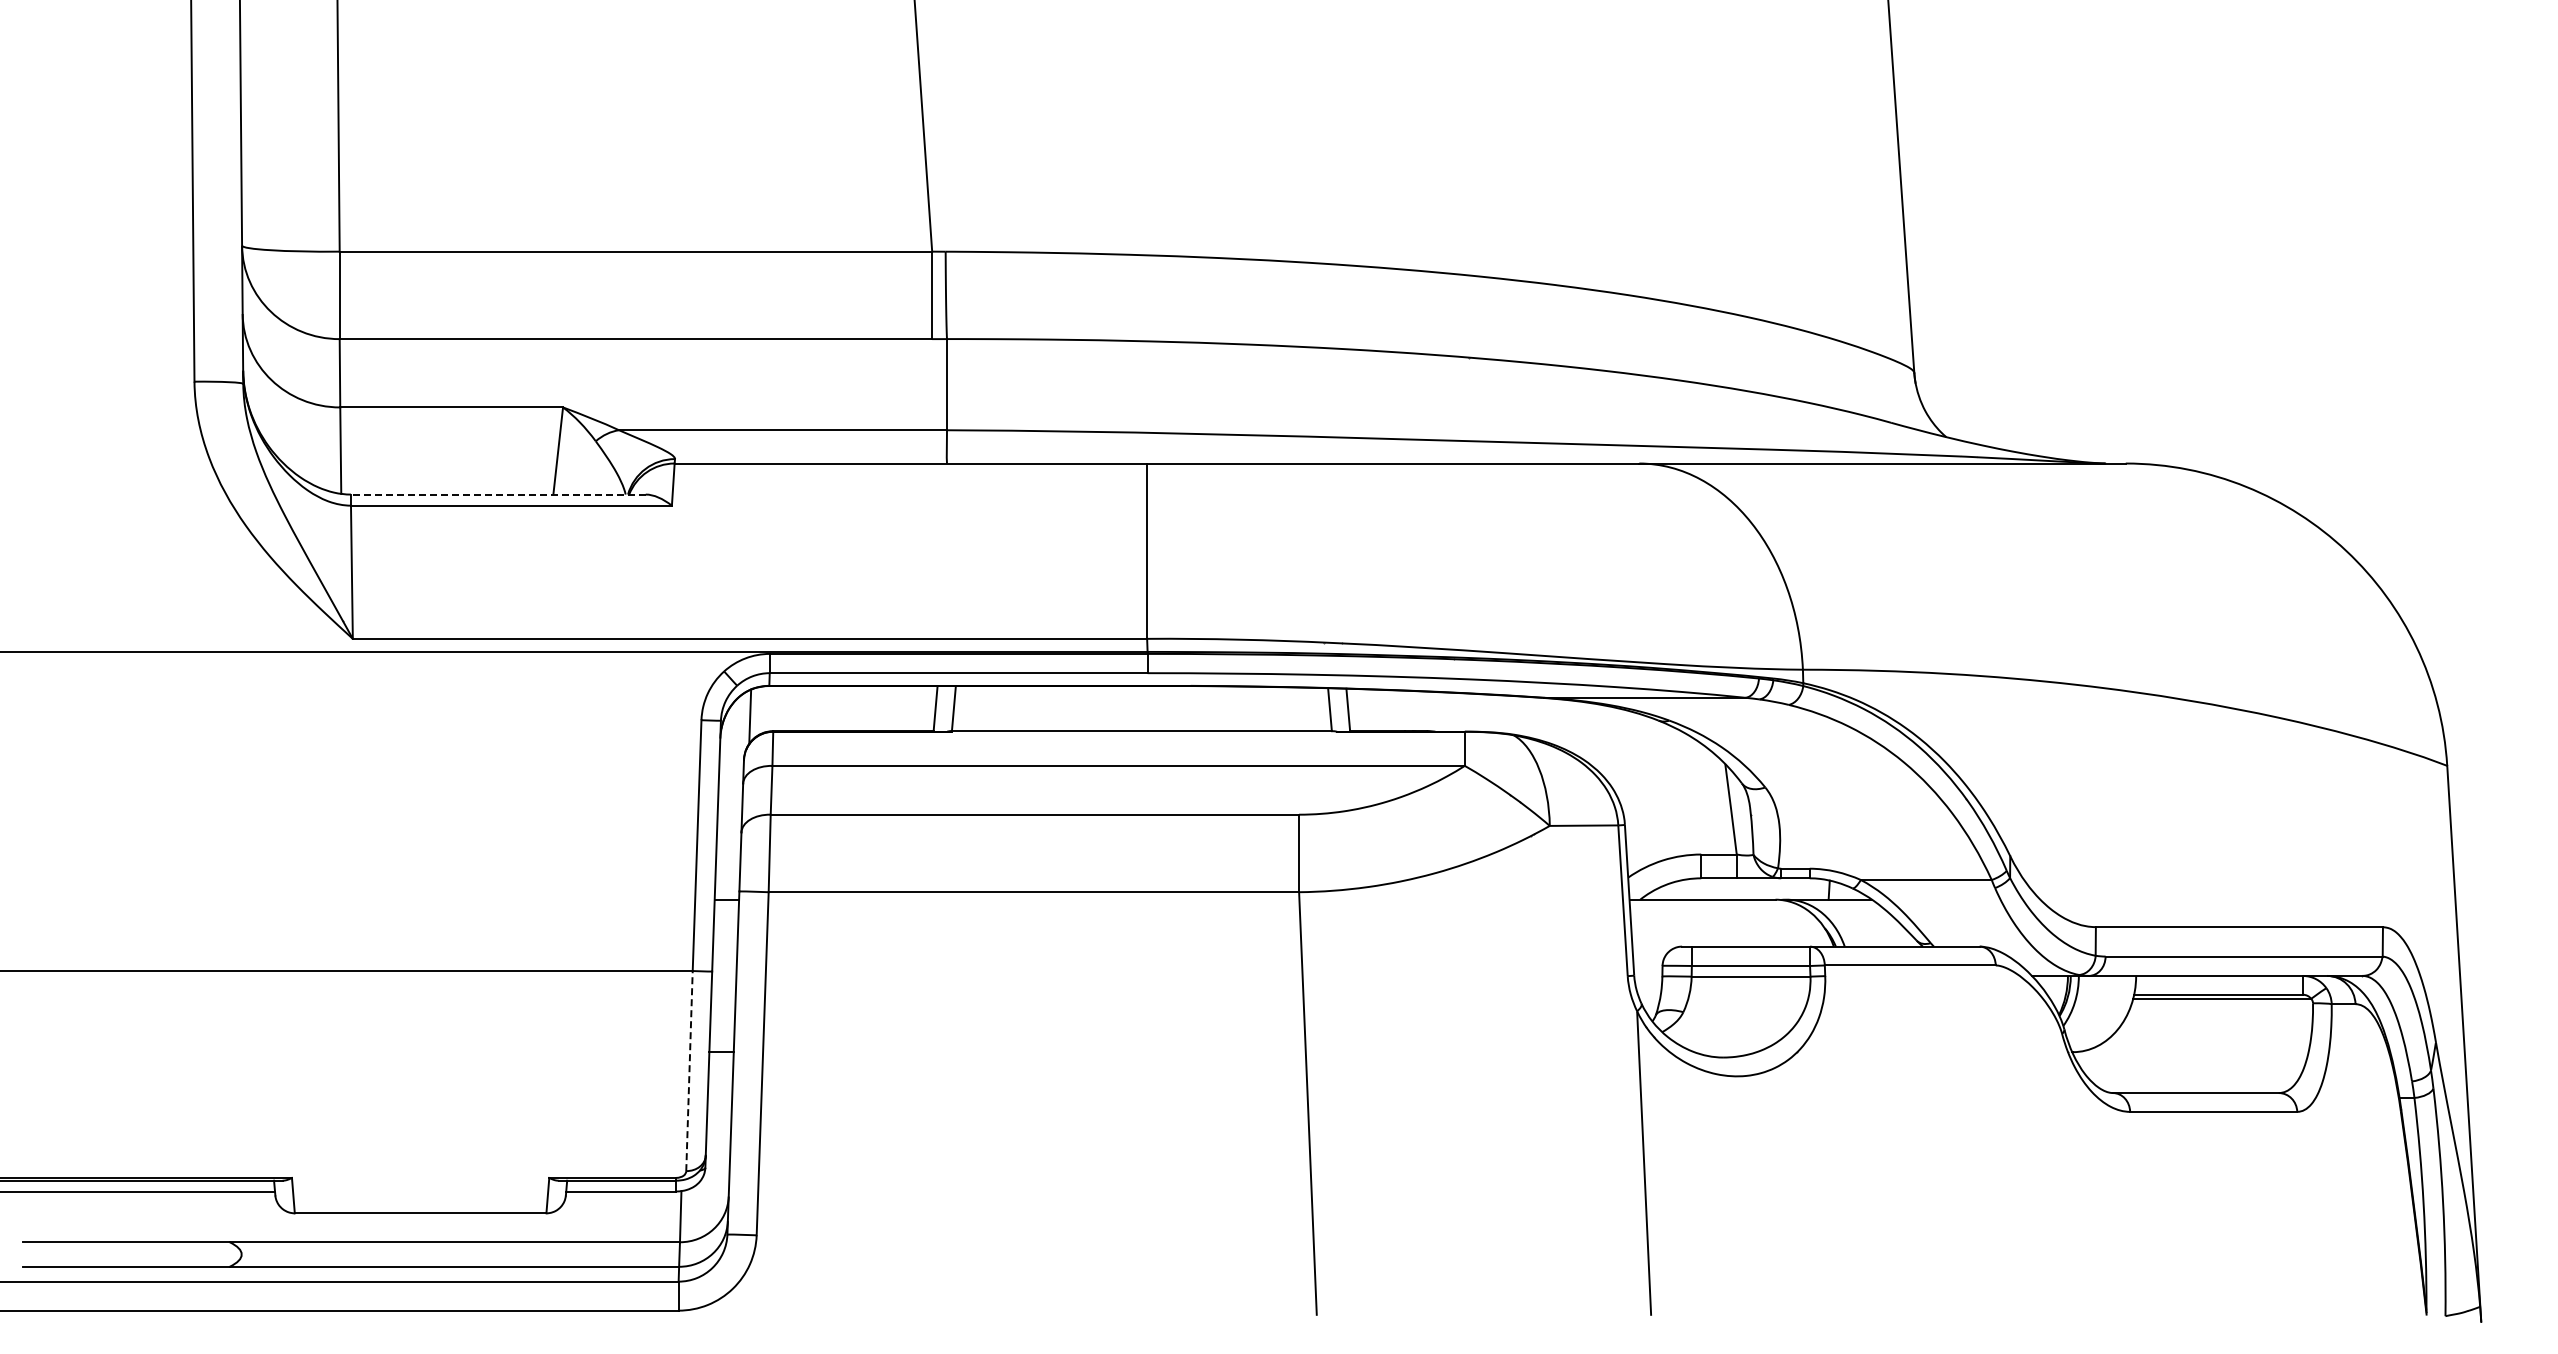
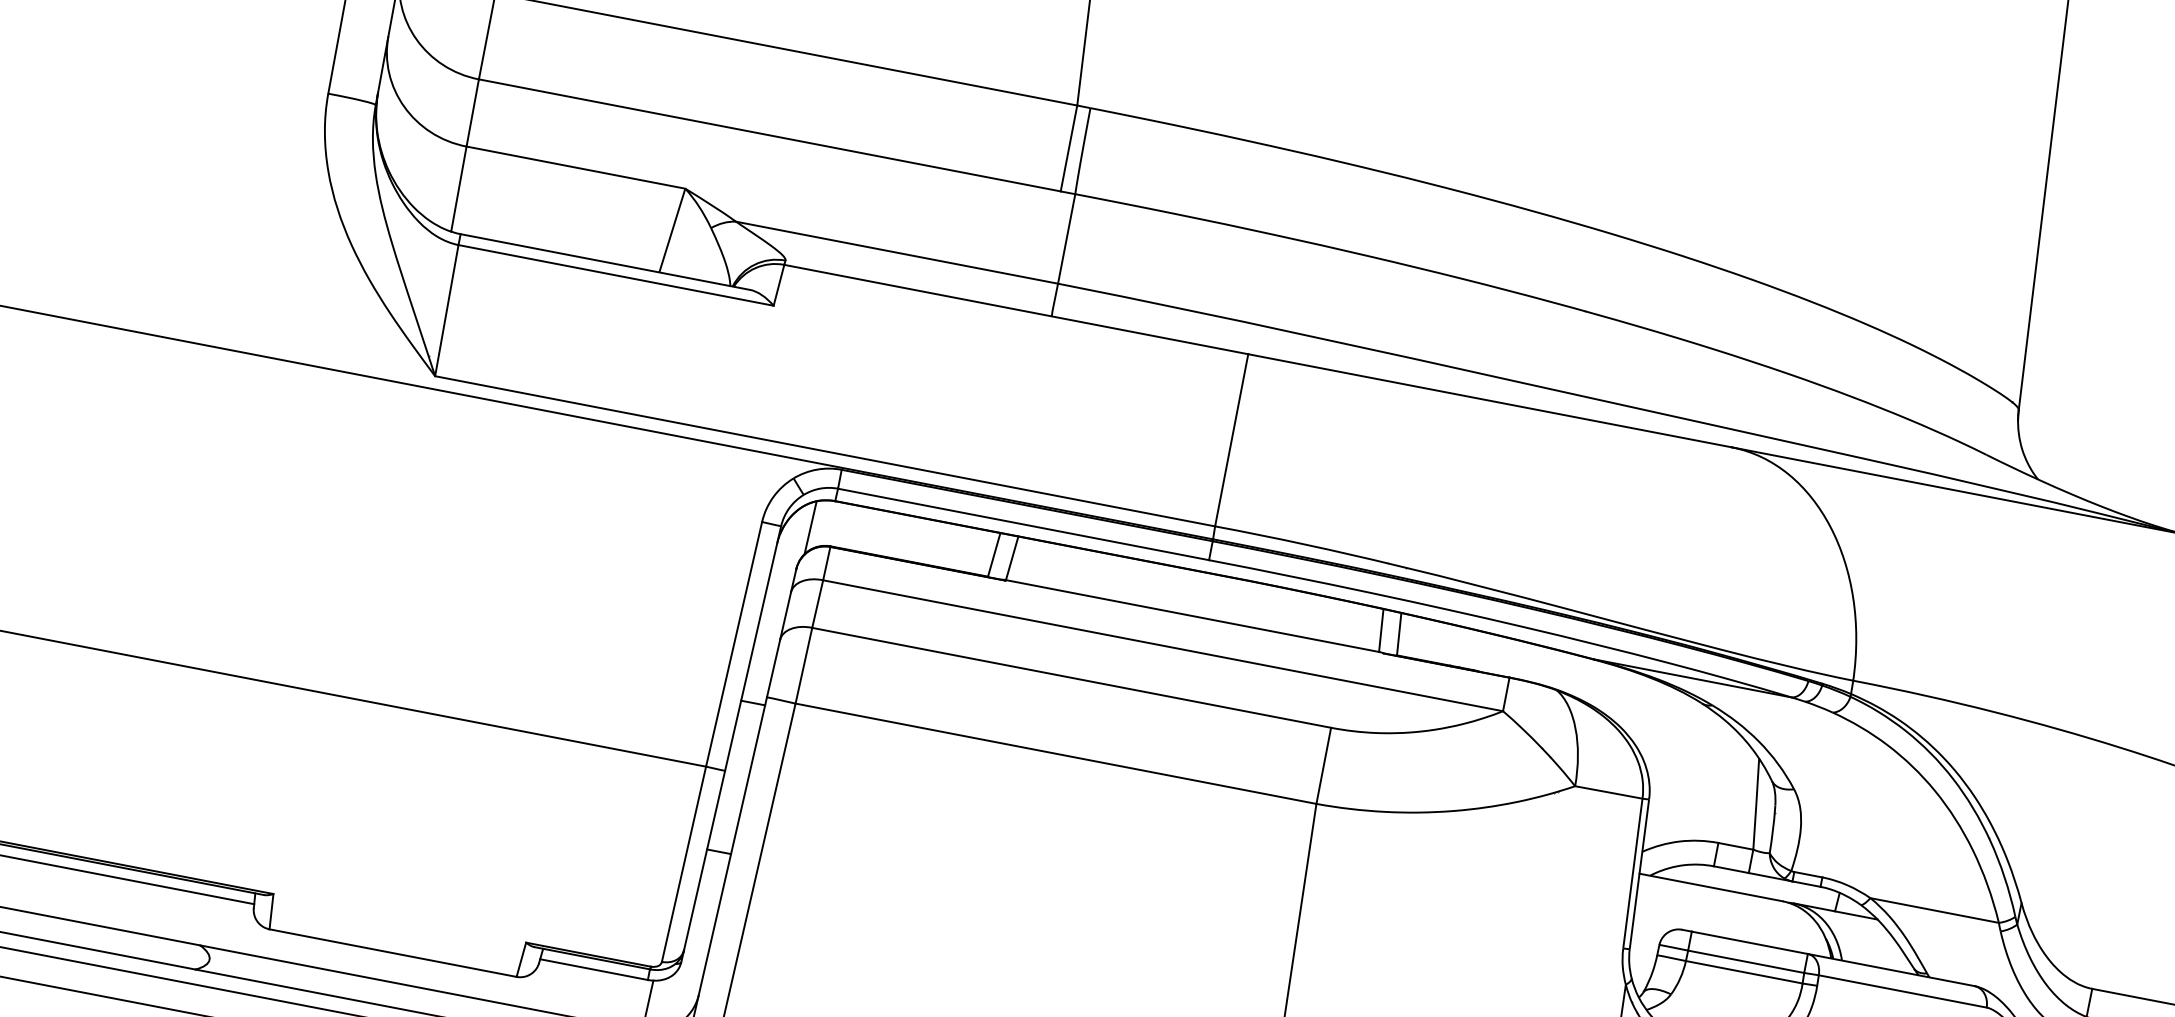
line: (497, 494) -> (604, 261), dashed -> solid
line: (689, 1070) -> (684, 863), dashed -> solid

